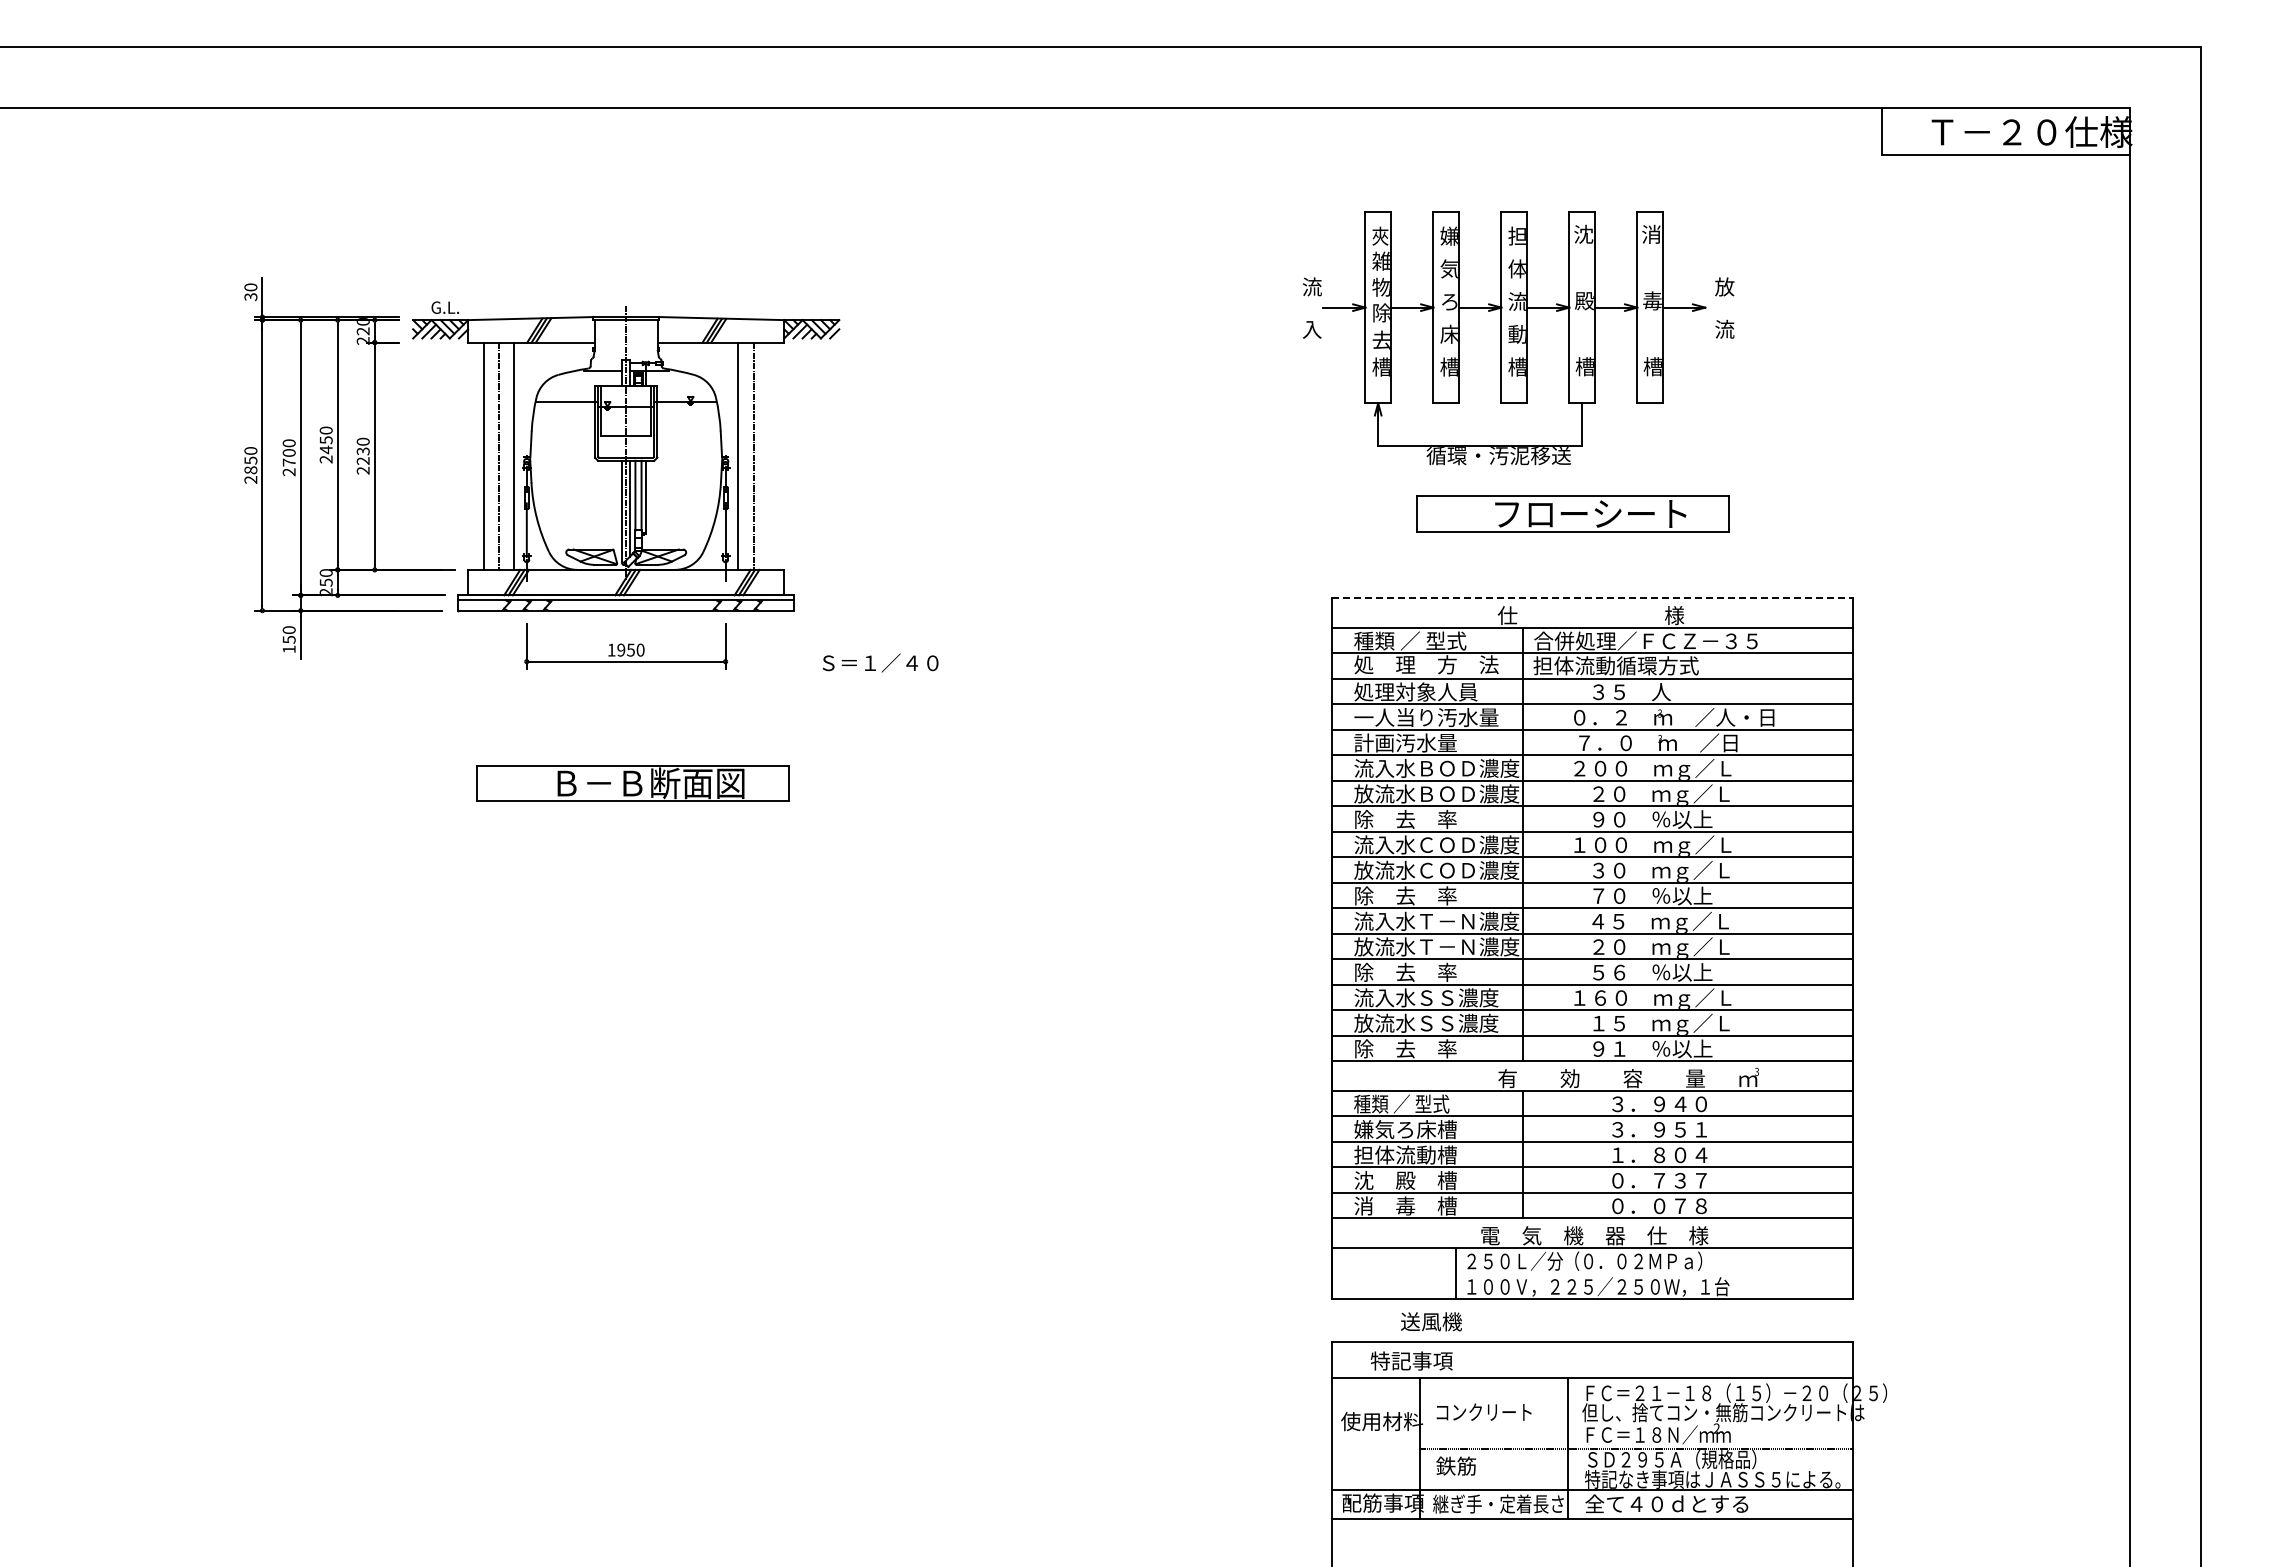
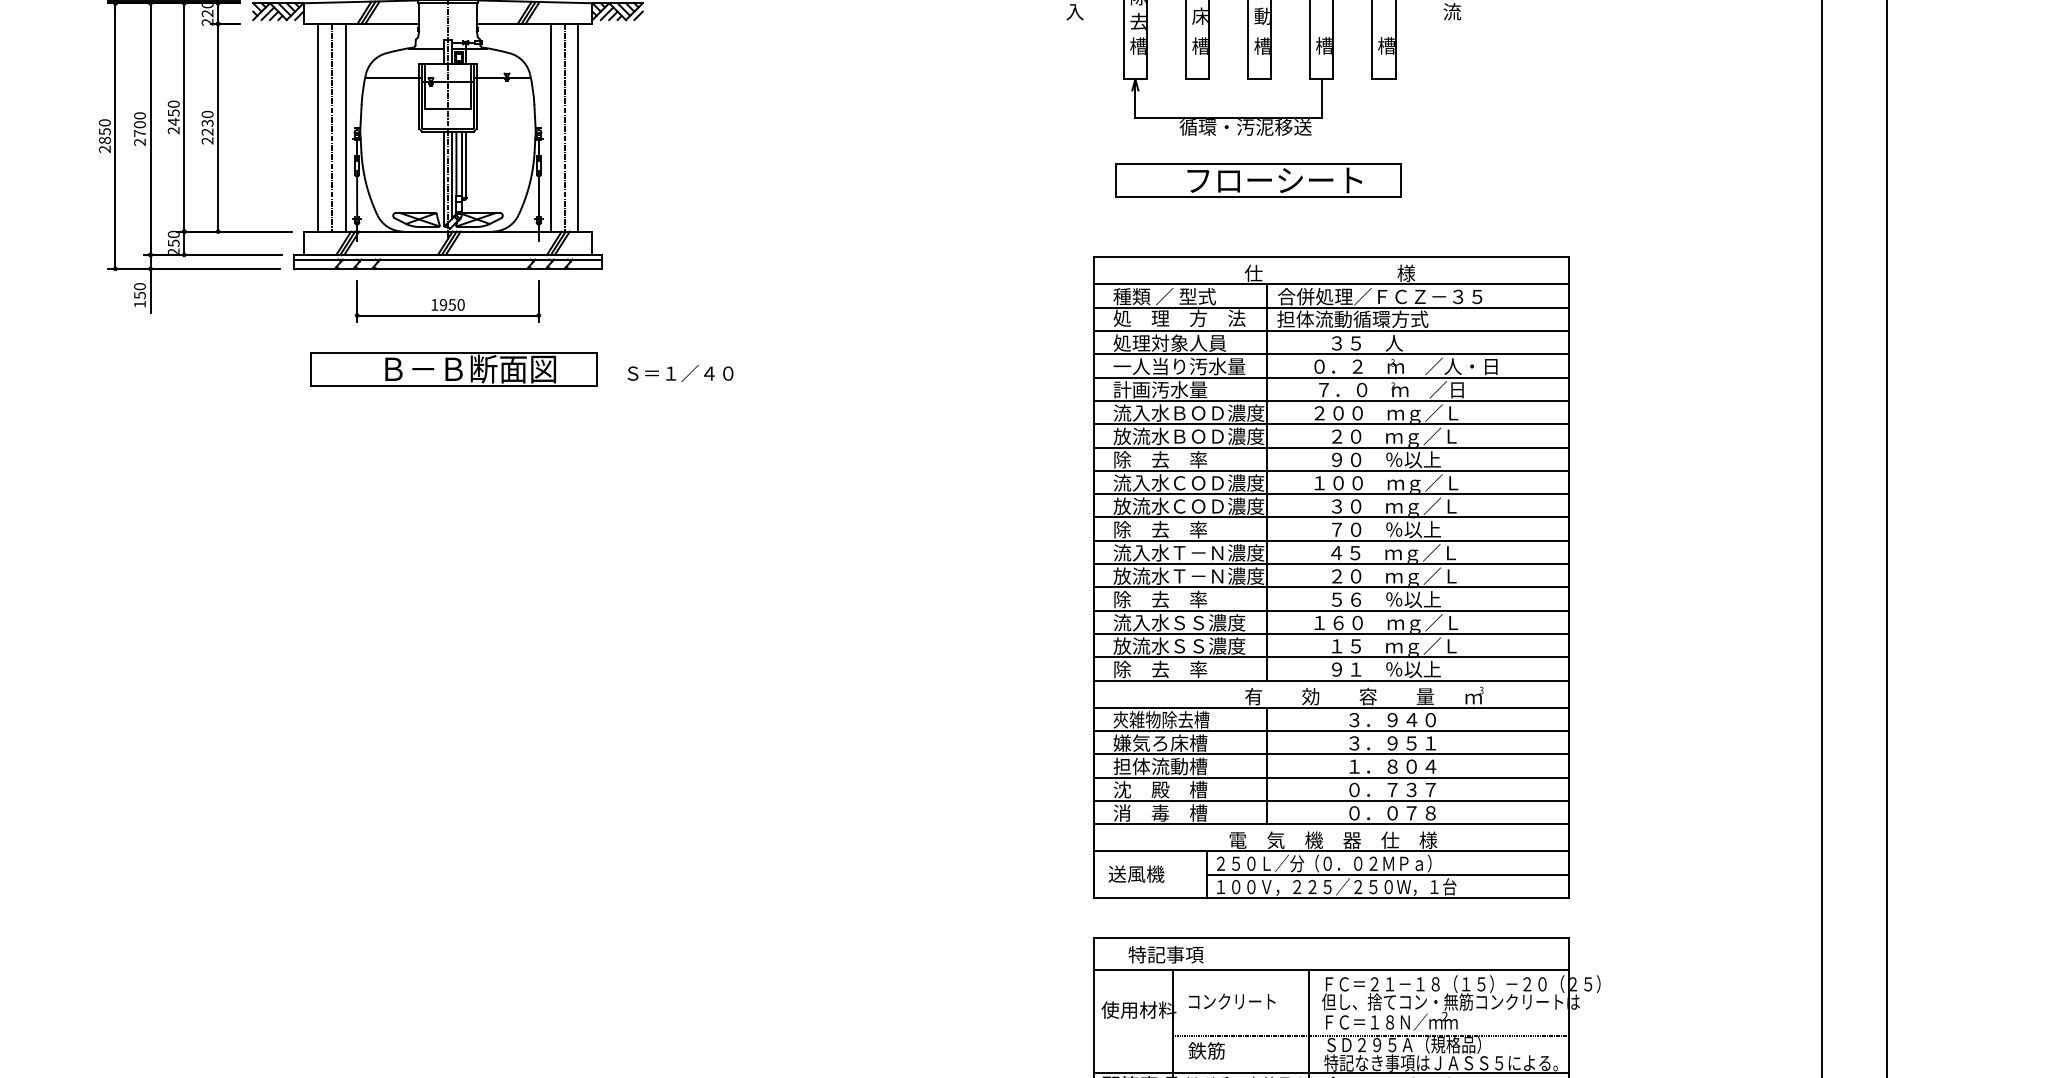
line: (768, 455) -> (578, 127), added
part: (1572, 513) -> (1258, 180), moved
line: (1593, 597) -> (1332, 256), dashed -> solid
text: (880, 662) -> (680, 372), moved
part: (632, 783) -> (453, 369), moved
text: (1406, 1103) -> (1161, 719), 種類 ／ 型式 -> 夾雑物除去槽
line: (1654, 1273) -> (1387, 874), added
text: (1431, 1321) -> (1136, 873), moved

